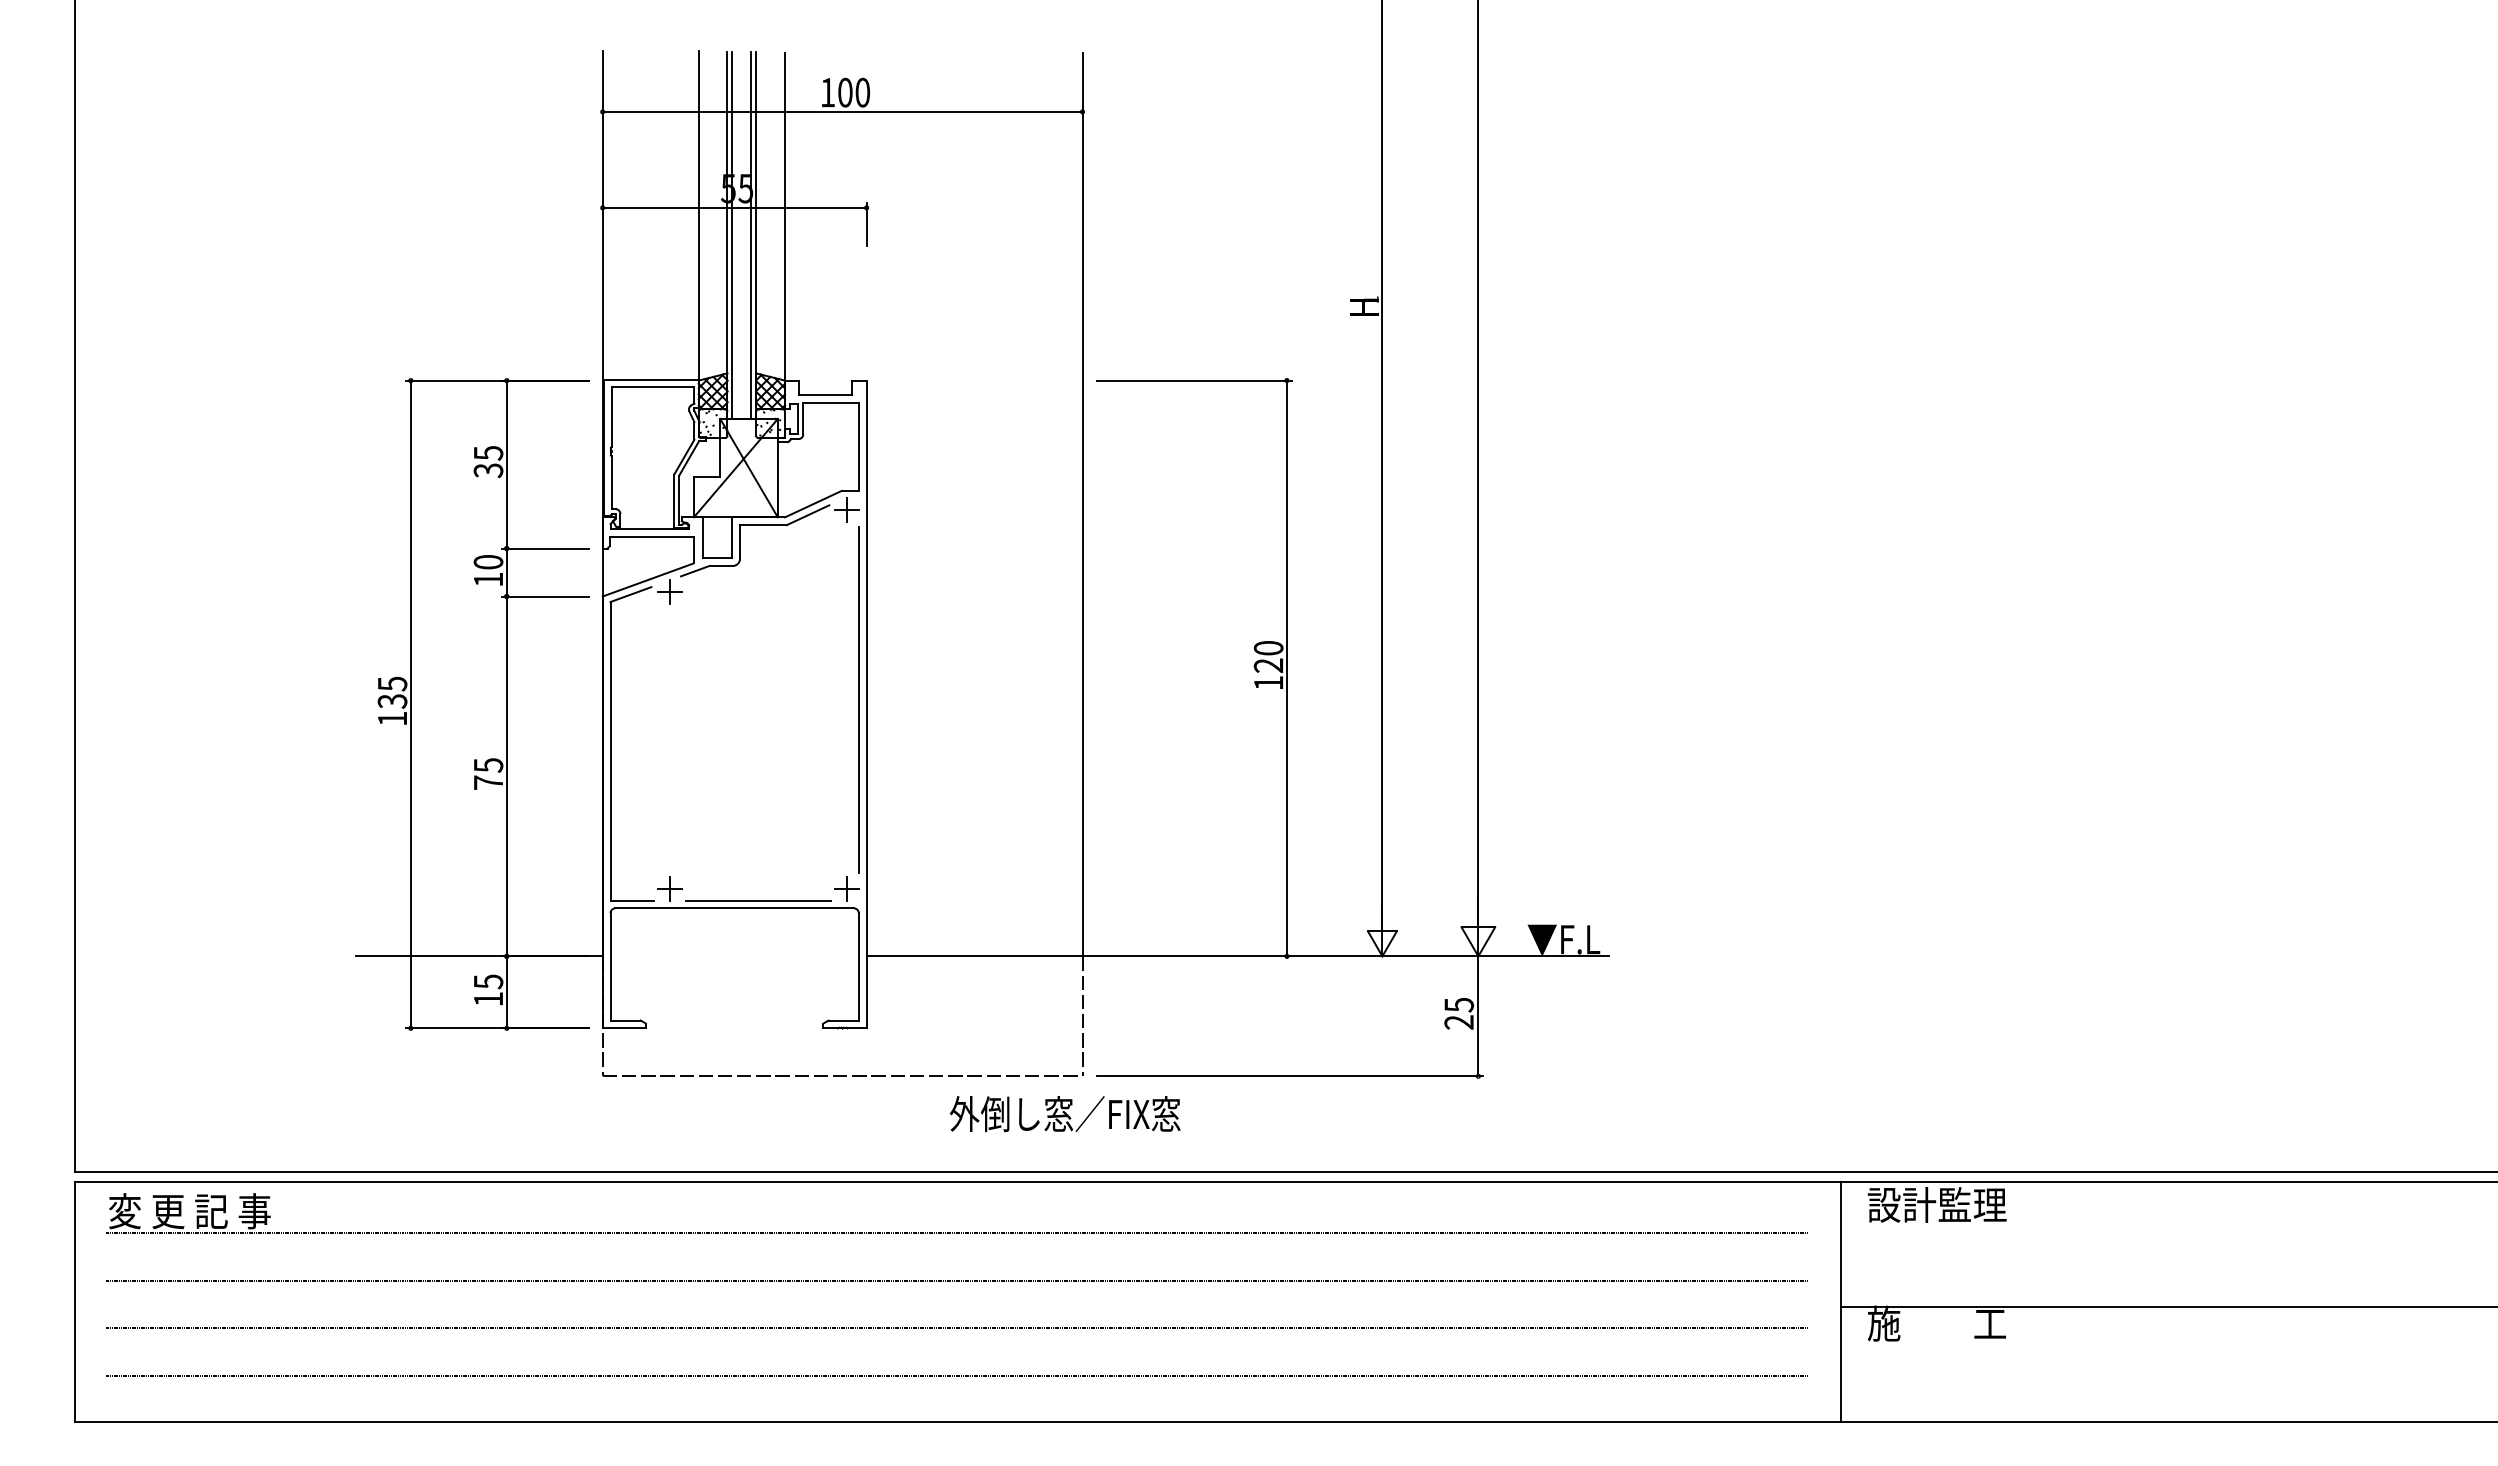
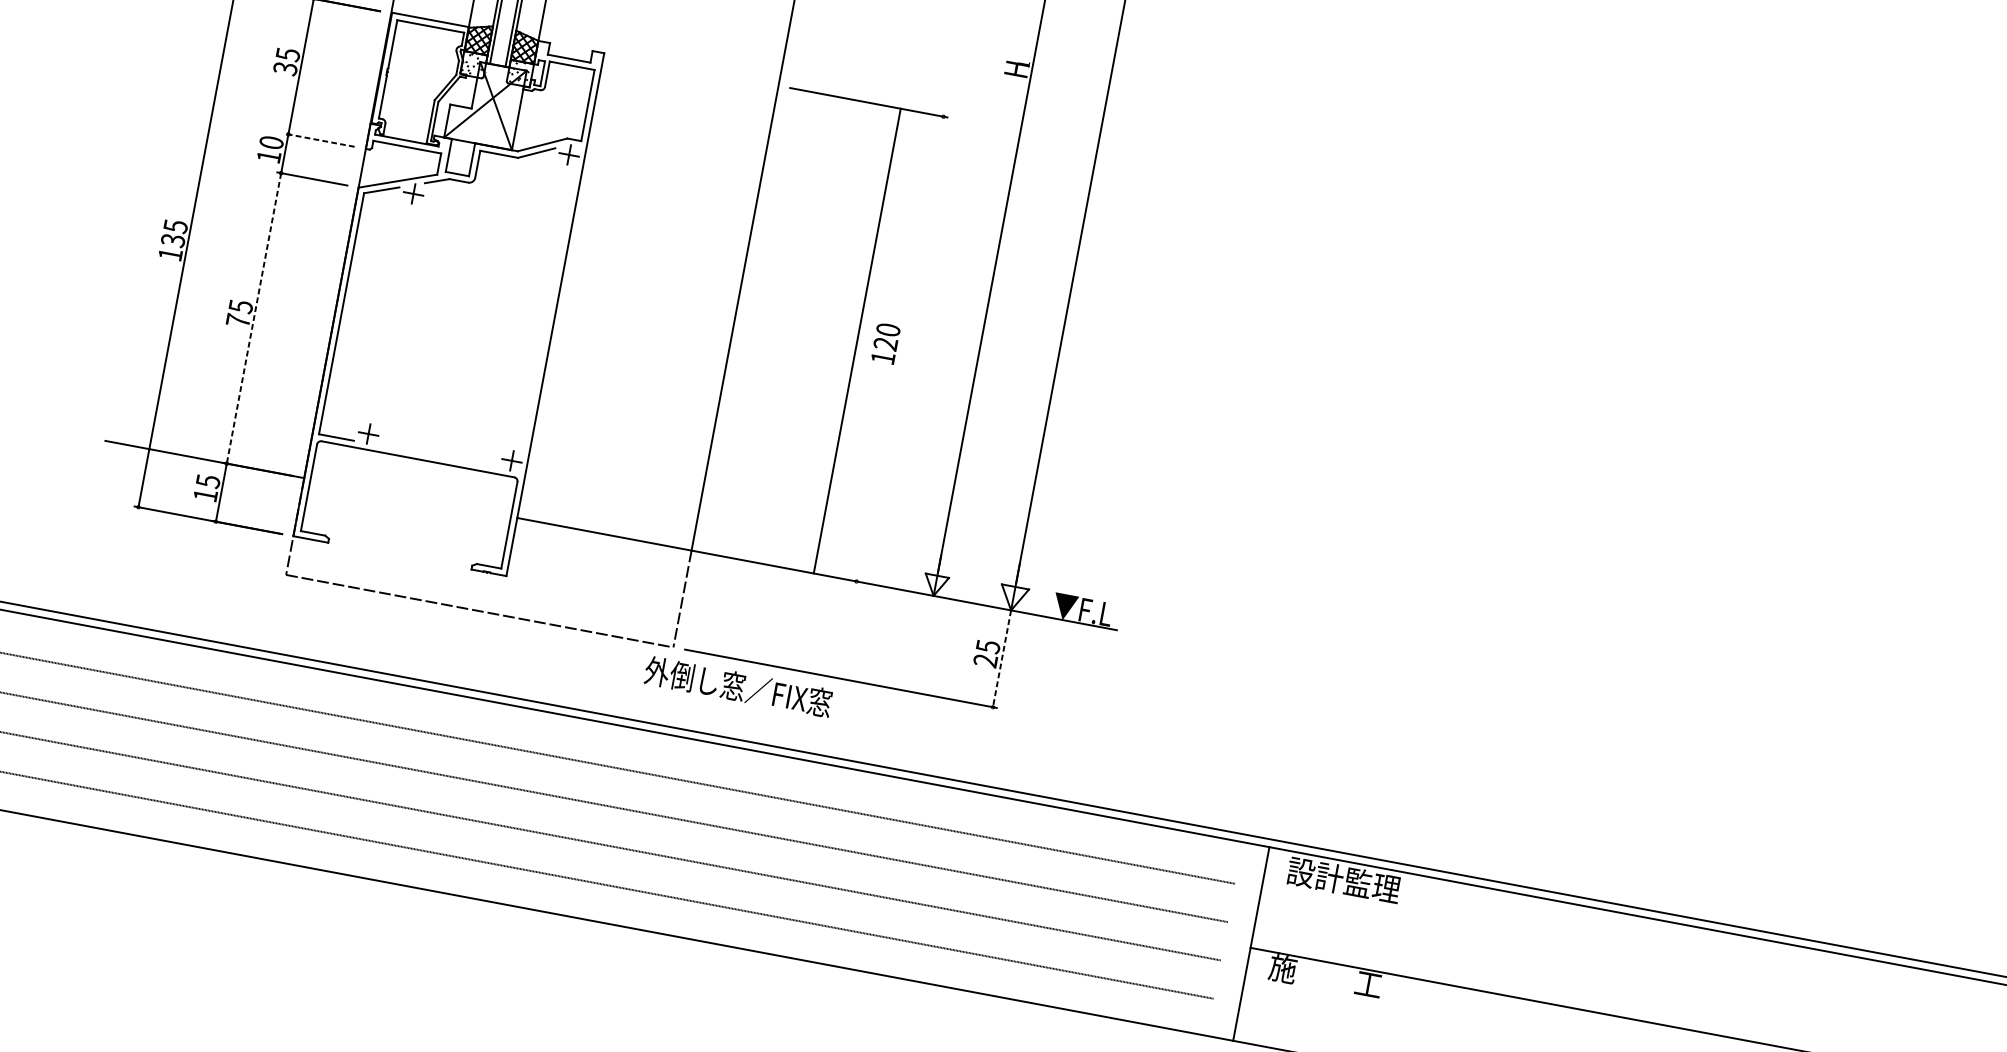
line: (544, 548) -> (318, 140), solid -> dashed
line: (1286, 668) -> (856, 341), moved
line: (858, 699) -> (549, 309), removed
line: (506, 776) -> (253, 318), solid -> dashed
line: (758, 900) -> (438, 456), removed
line: (1478, 1016) -> (1002, 658), solid -> dashed
text: (1064, 1114) -> (737, 687), moved

